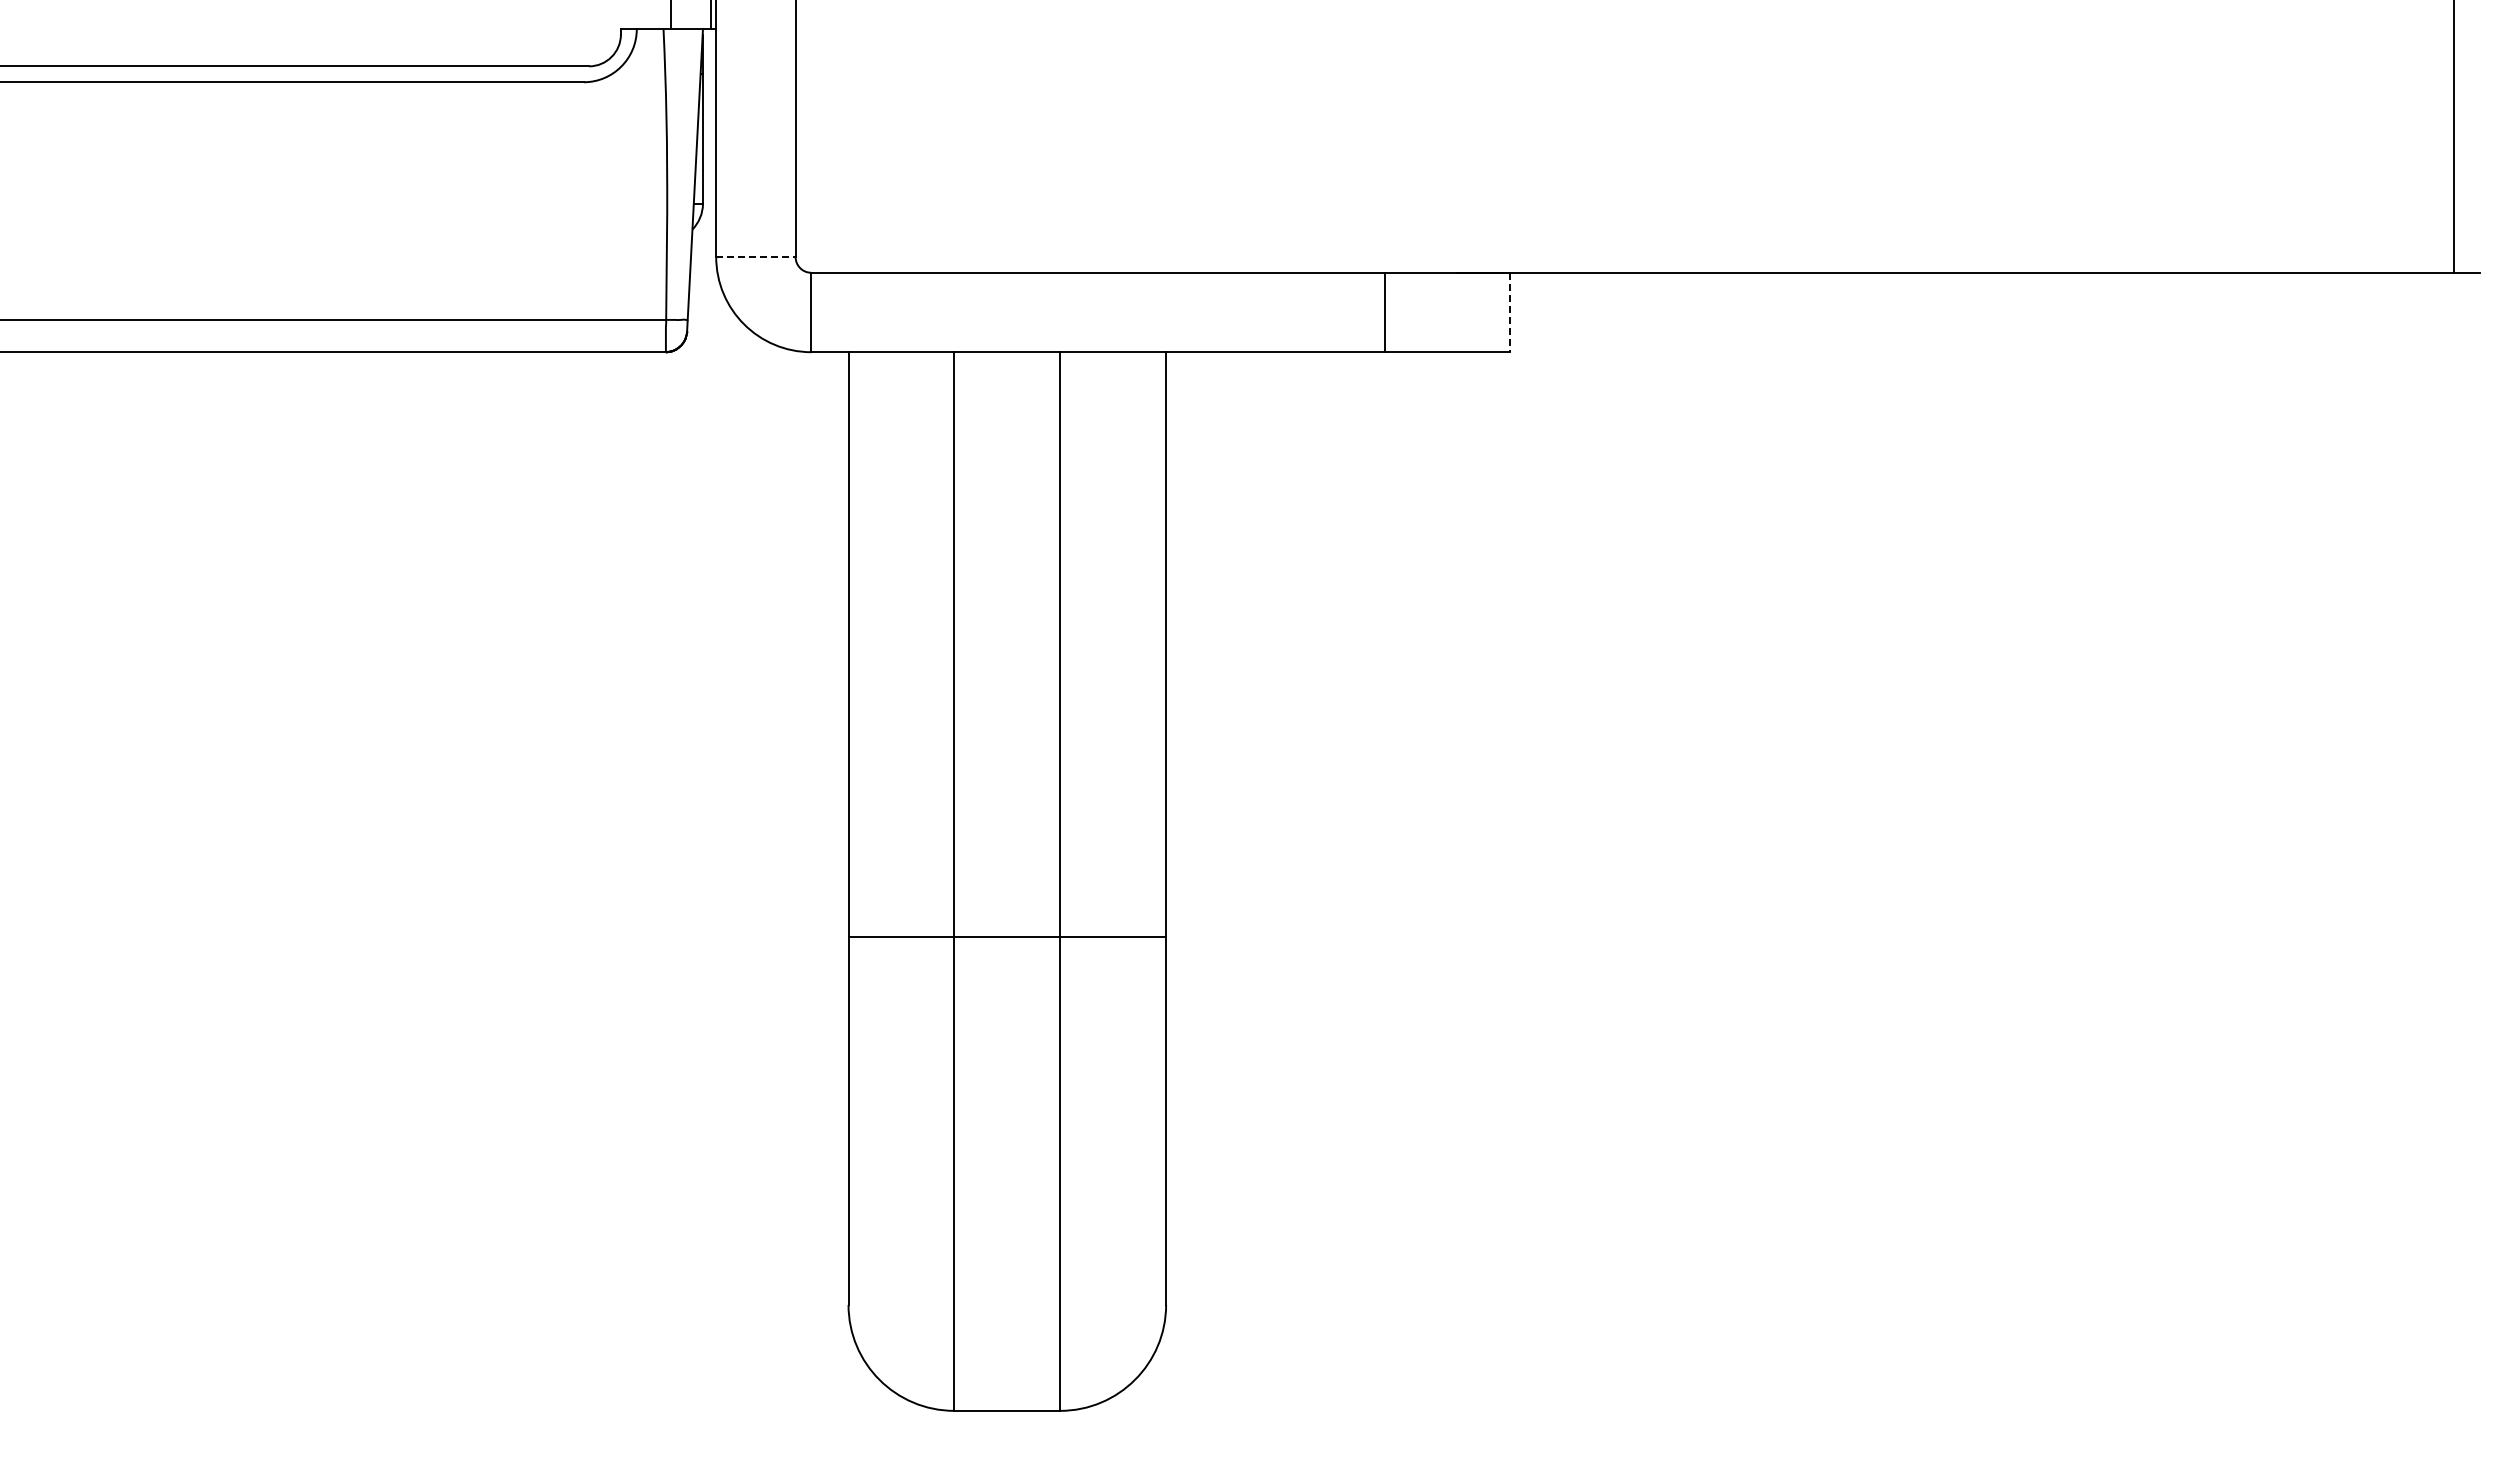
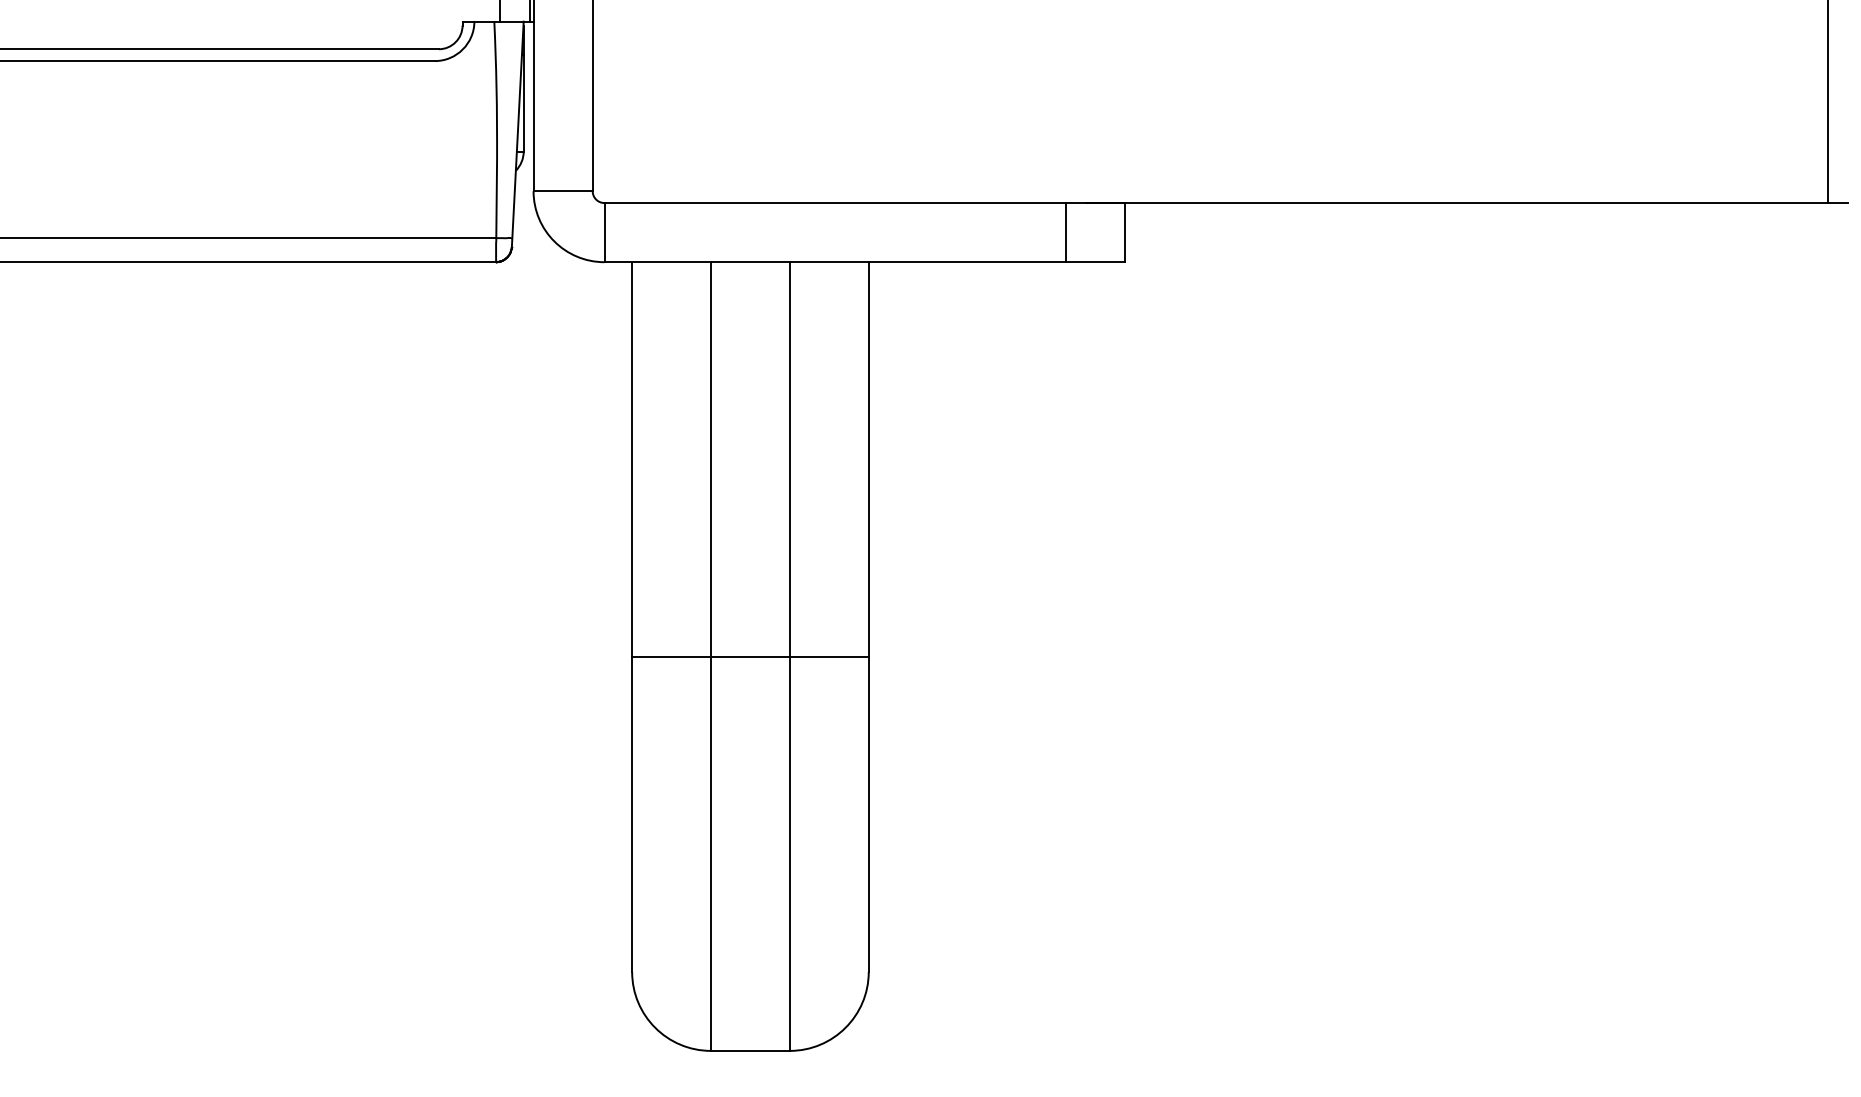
line: (755, 256) -> (562, 190), dashed -> solid
line: (1384, 312) -> (1065, 232), moved
line: (1510, 312) -> (1125, 232), dashed -> solid
line: (1007, 936) -> (750, 656), moved

